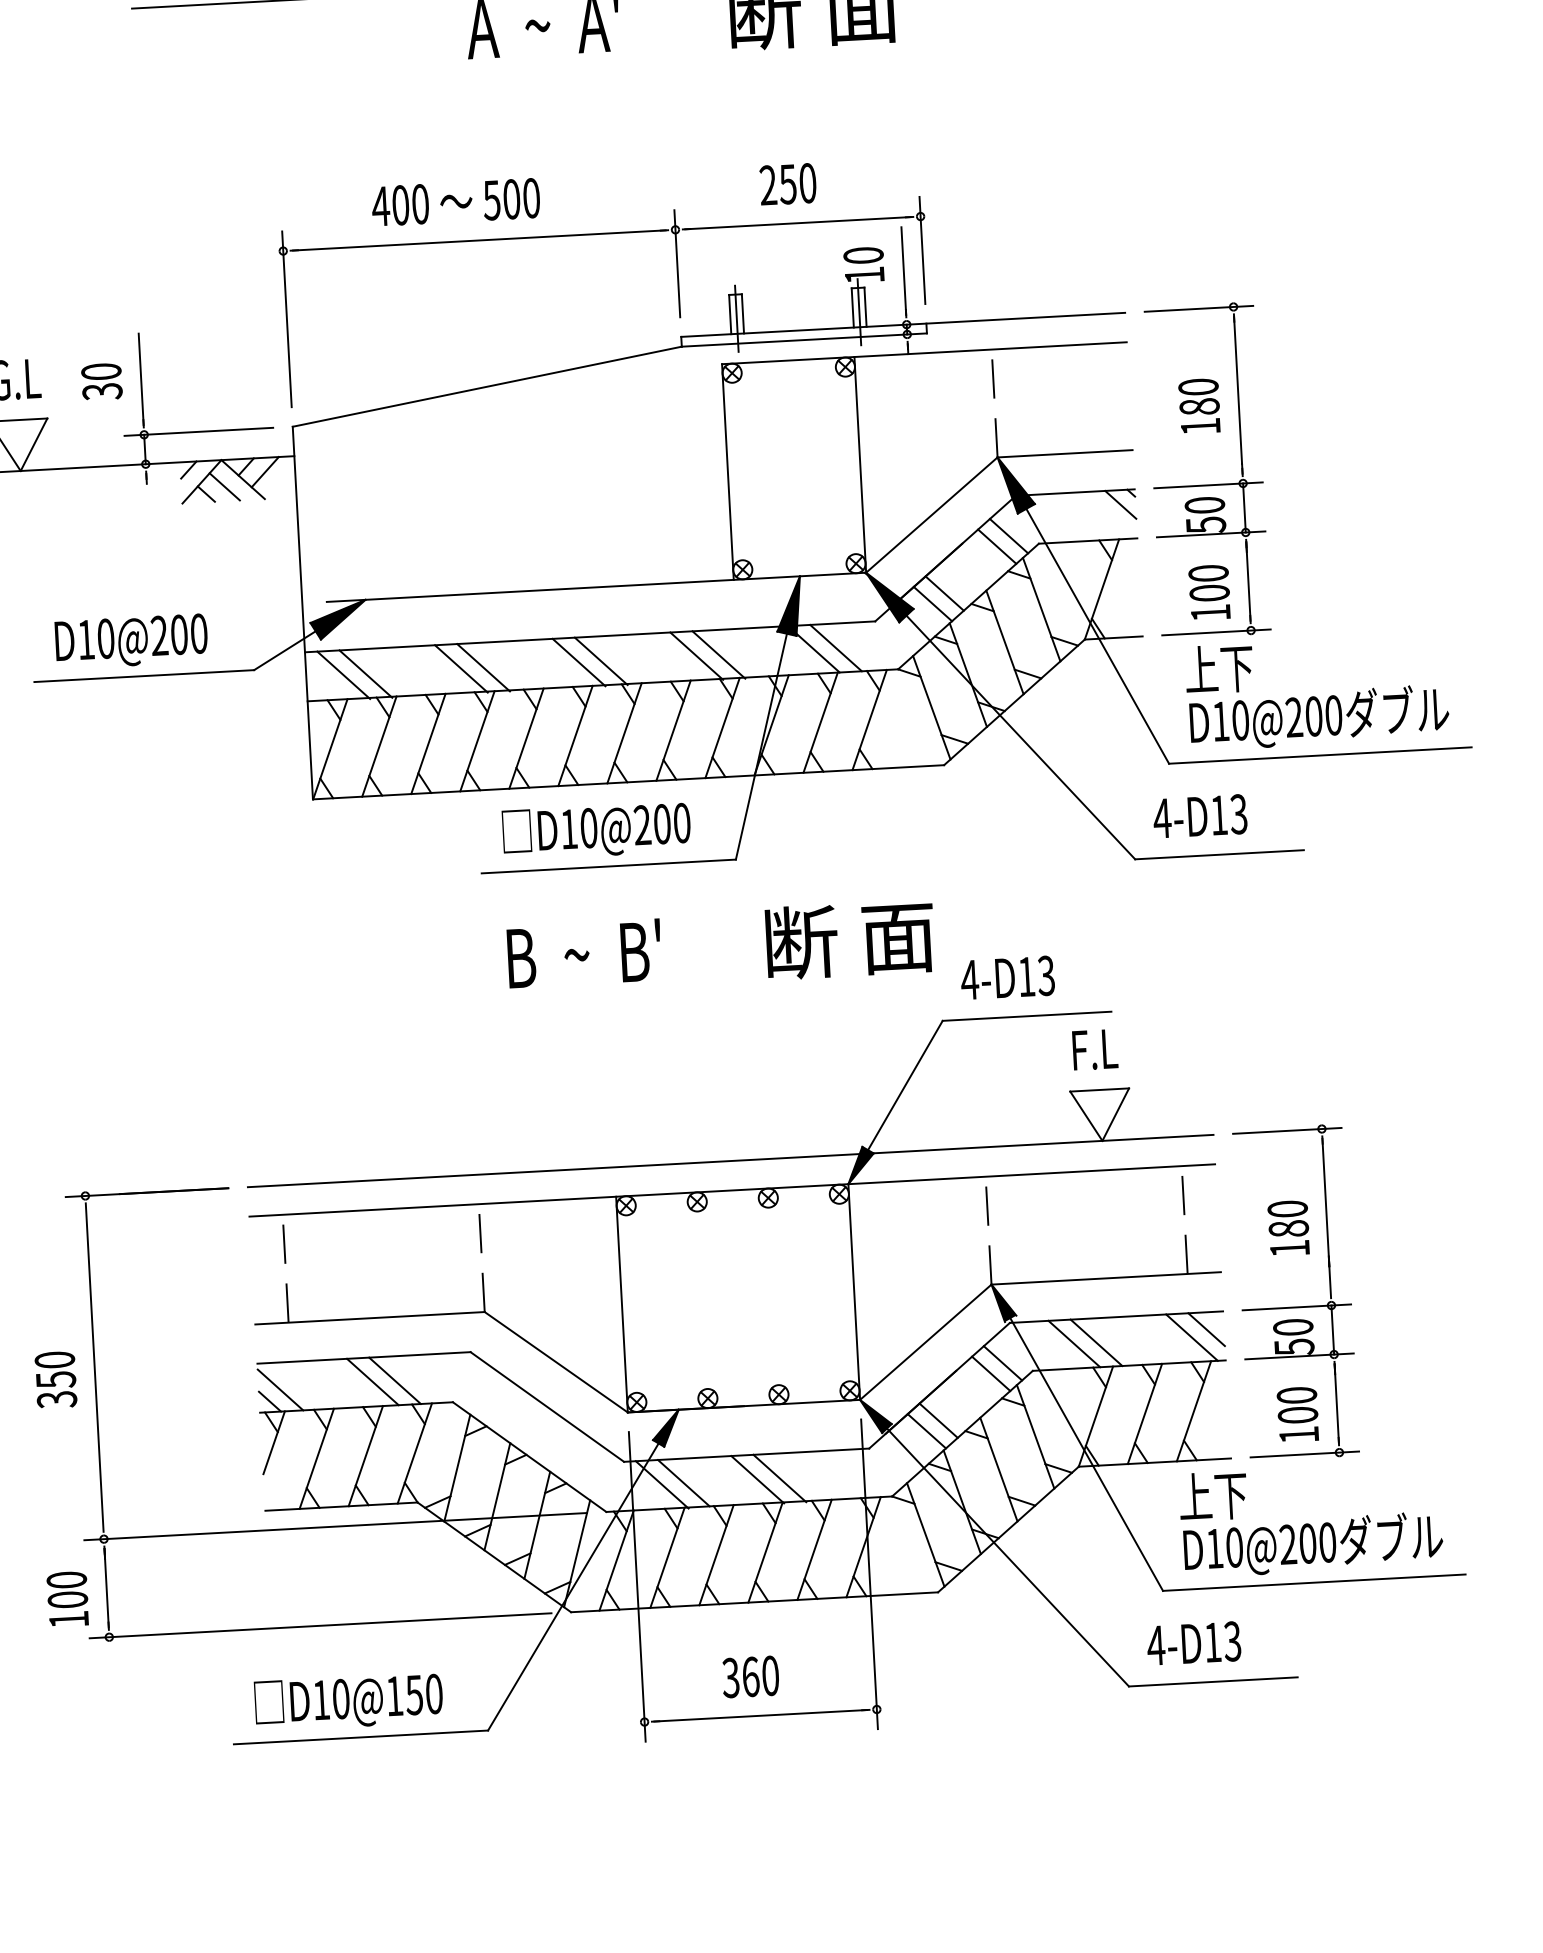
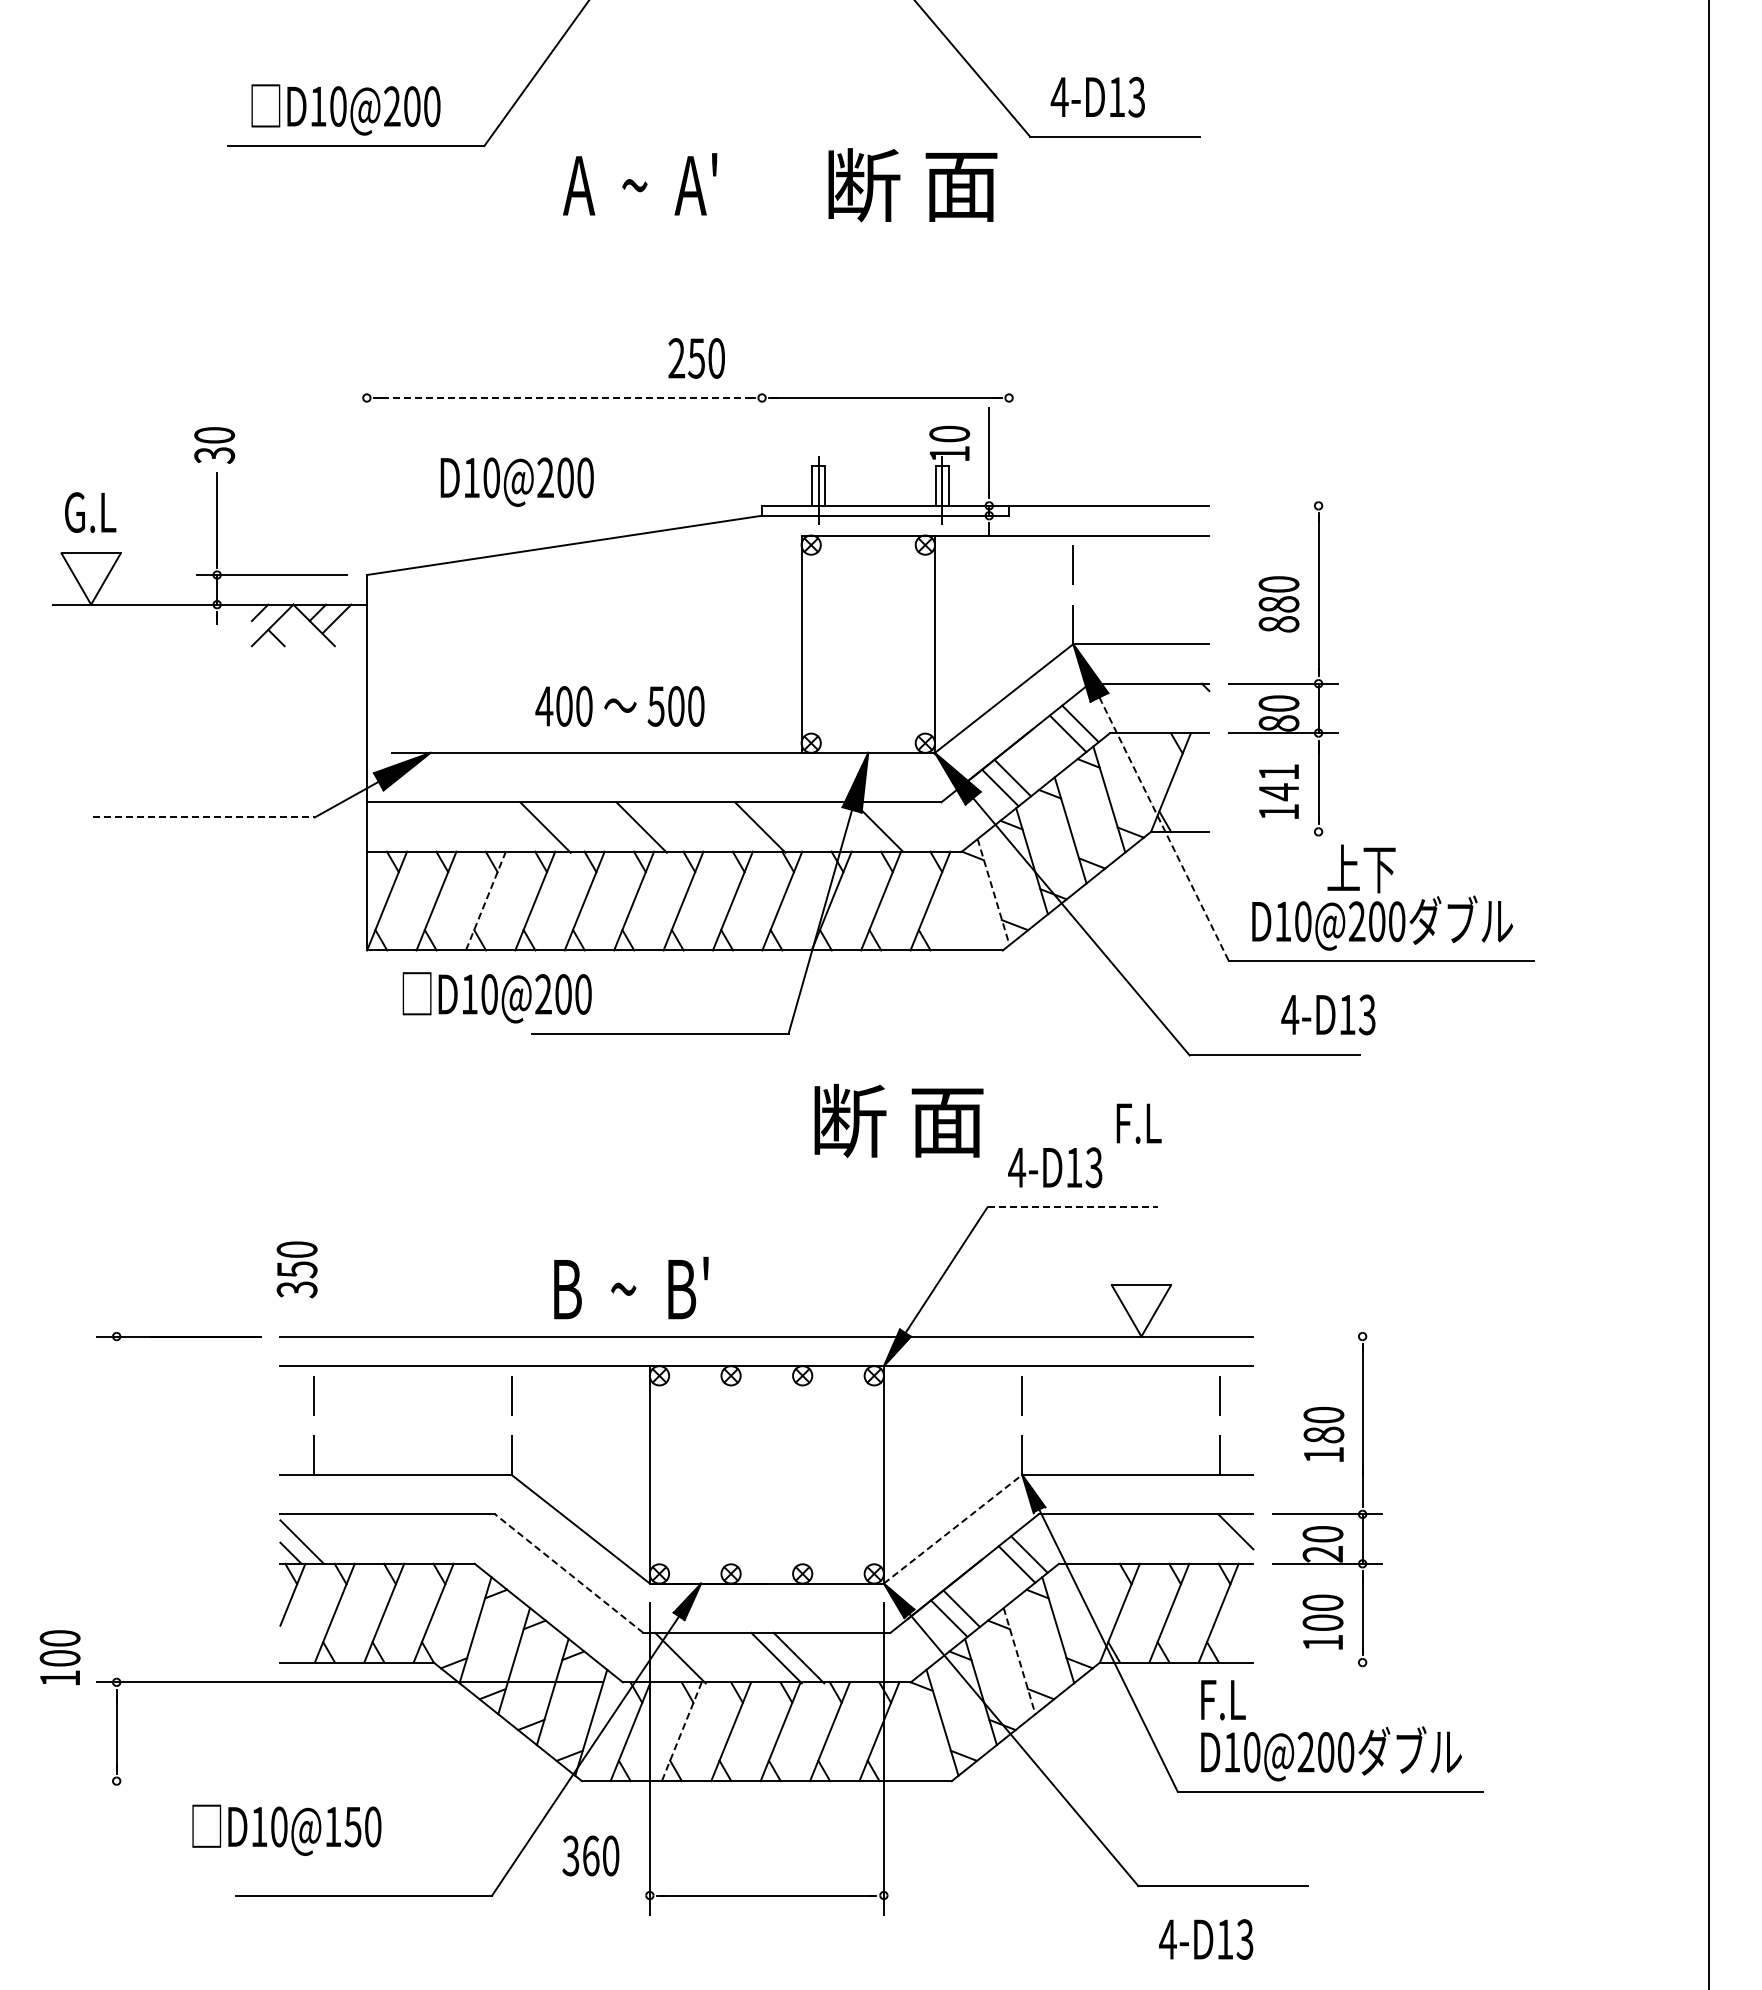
text: (787, 184) -> (696, 358), moved
text: (455, 202) -> (619, 706), moved
line: (479, 240) -> (564, 398), solid -> dashed
line: (922, 250) -> (1009, 432), removed
line: (677, 264) -> (762, 432), removed
line: (1198, 308) -> (1283, 505), removed
line: (286, 319) -> (366, 466), removed
text: (101, 381) -> (214, 445), moved
text: (1200, 426) -> (1278, 624), 180 -> 880
line: (223, 486) -> (294, 631), removed
line: (1120, 504) -> (1194, 698), removed
text: (1205, 525) -> (1278, 723), 50 -> 80
text: (1208, 583) -> (1278, 782), 100 -> 141
line: (1216, 632) -> (1283, 831), removed
line: (1098, 636) -> (1164, 829), solid -> dashed
text: (130, 641) -> (516, 481), moved
line: (835, 647) -> (900, 826), removed
line: (718, 654) -> (782, 827), removed
line: (600, 661) -> (663, 827), removed
line: (460, 668) -> (522, 827), removed
text: (1219, 668) -> (1361, 868), moved
line: (365, 674) -> (426, 827), removed
line: (343, 675) -> (404, 827), removed
line: (144, 676) -> (204, 817), solid -> dashed
line: (931, 708) -> (993, 892), solid -> dashed
line: (428, 744) -> (485, 901), solid -> dashed
text: (1200, 816) -> (1328, 1014), moved
text: (595, 830) -> (496, 997), moved
text: (584, 952) -> (631, 1287), moved
line: (1027, 1016) -> (1072, 1207), solid -> dashed
text: (1094, 1049) -> (1138, 1123), moved
line: (1287, 1130) -> (1327, 1336), removed
line: (1191, 1337) -> (1220, 1538), removed
line: (926, 1342) -> (953, 1529), solid -> dashed
line: (1096, 1342) -> (1124, 1538), removed
line: (1073, 1343) -> (1101, 1538), removed
text: (1293, 1347) -> (1322, 1554), 50 -> 20
line: (94, 1366) -> (116, 1508), removed
text: (55, 1379) -> (296, 1269), moved
line: (394, 1380) -> (417, 1538), removed
line: (372, 1381) -> (395, 1538), removed
line: (547, 1406) -> (569, 1573), solid -> dashed
line: (1304, 1454) -> (1327, 1662), removed
line: (998, 1469) -> (1019, 1661), solid -> dashed
line: (684, 1483) -> (702, 1657), removed
text: (1213, 1496) -> (1233, 1699), 上下 -> F.L
line: (667, 1558) -> (681, 1732), solid -> dashed
text: (67, 1599) -> (59, 1657), moved
line: (320, 1626) -> (329, 1781), removed
text: (1194, 1643) -> (1206, 1939), moved
text: (750, 1676) -> (590, 1855), moved
text: (348, 1701) -> (286, 1829), moved

